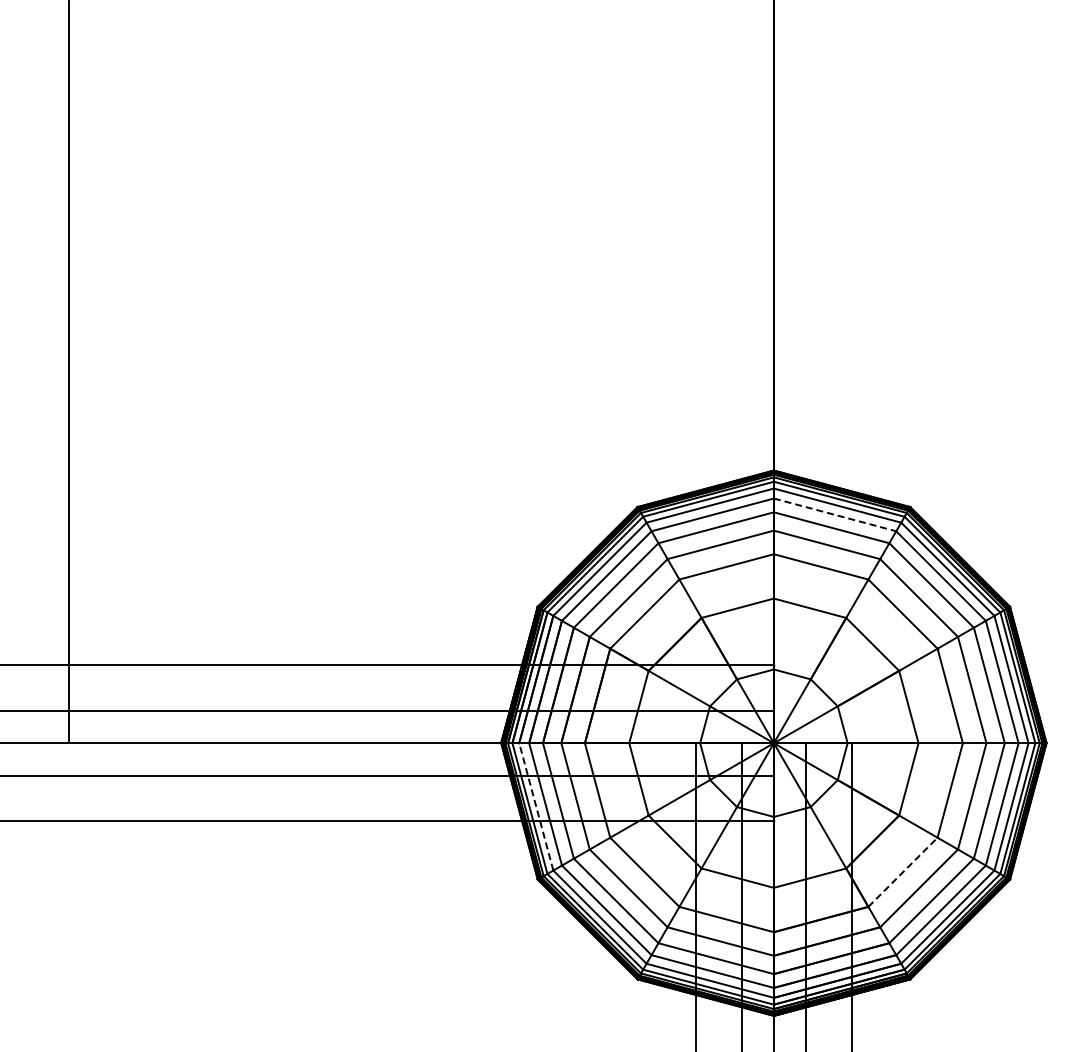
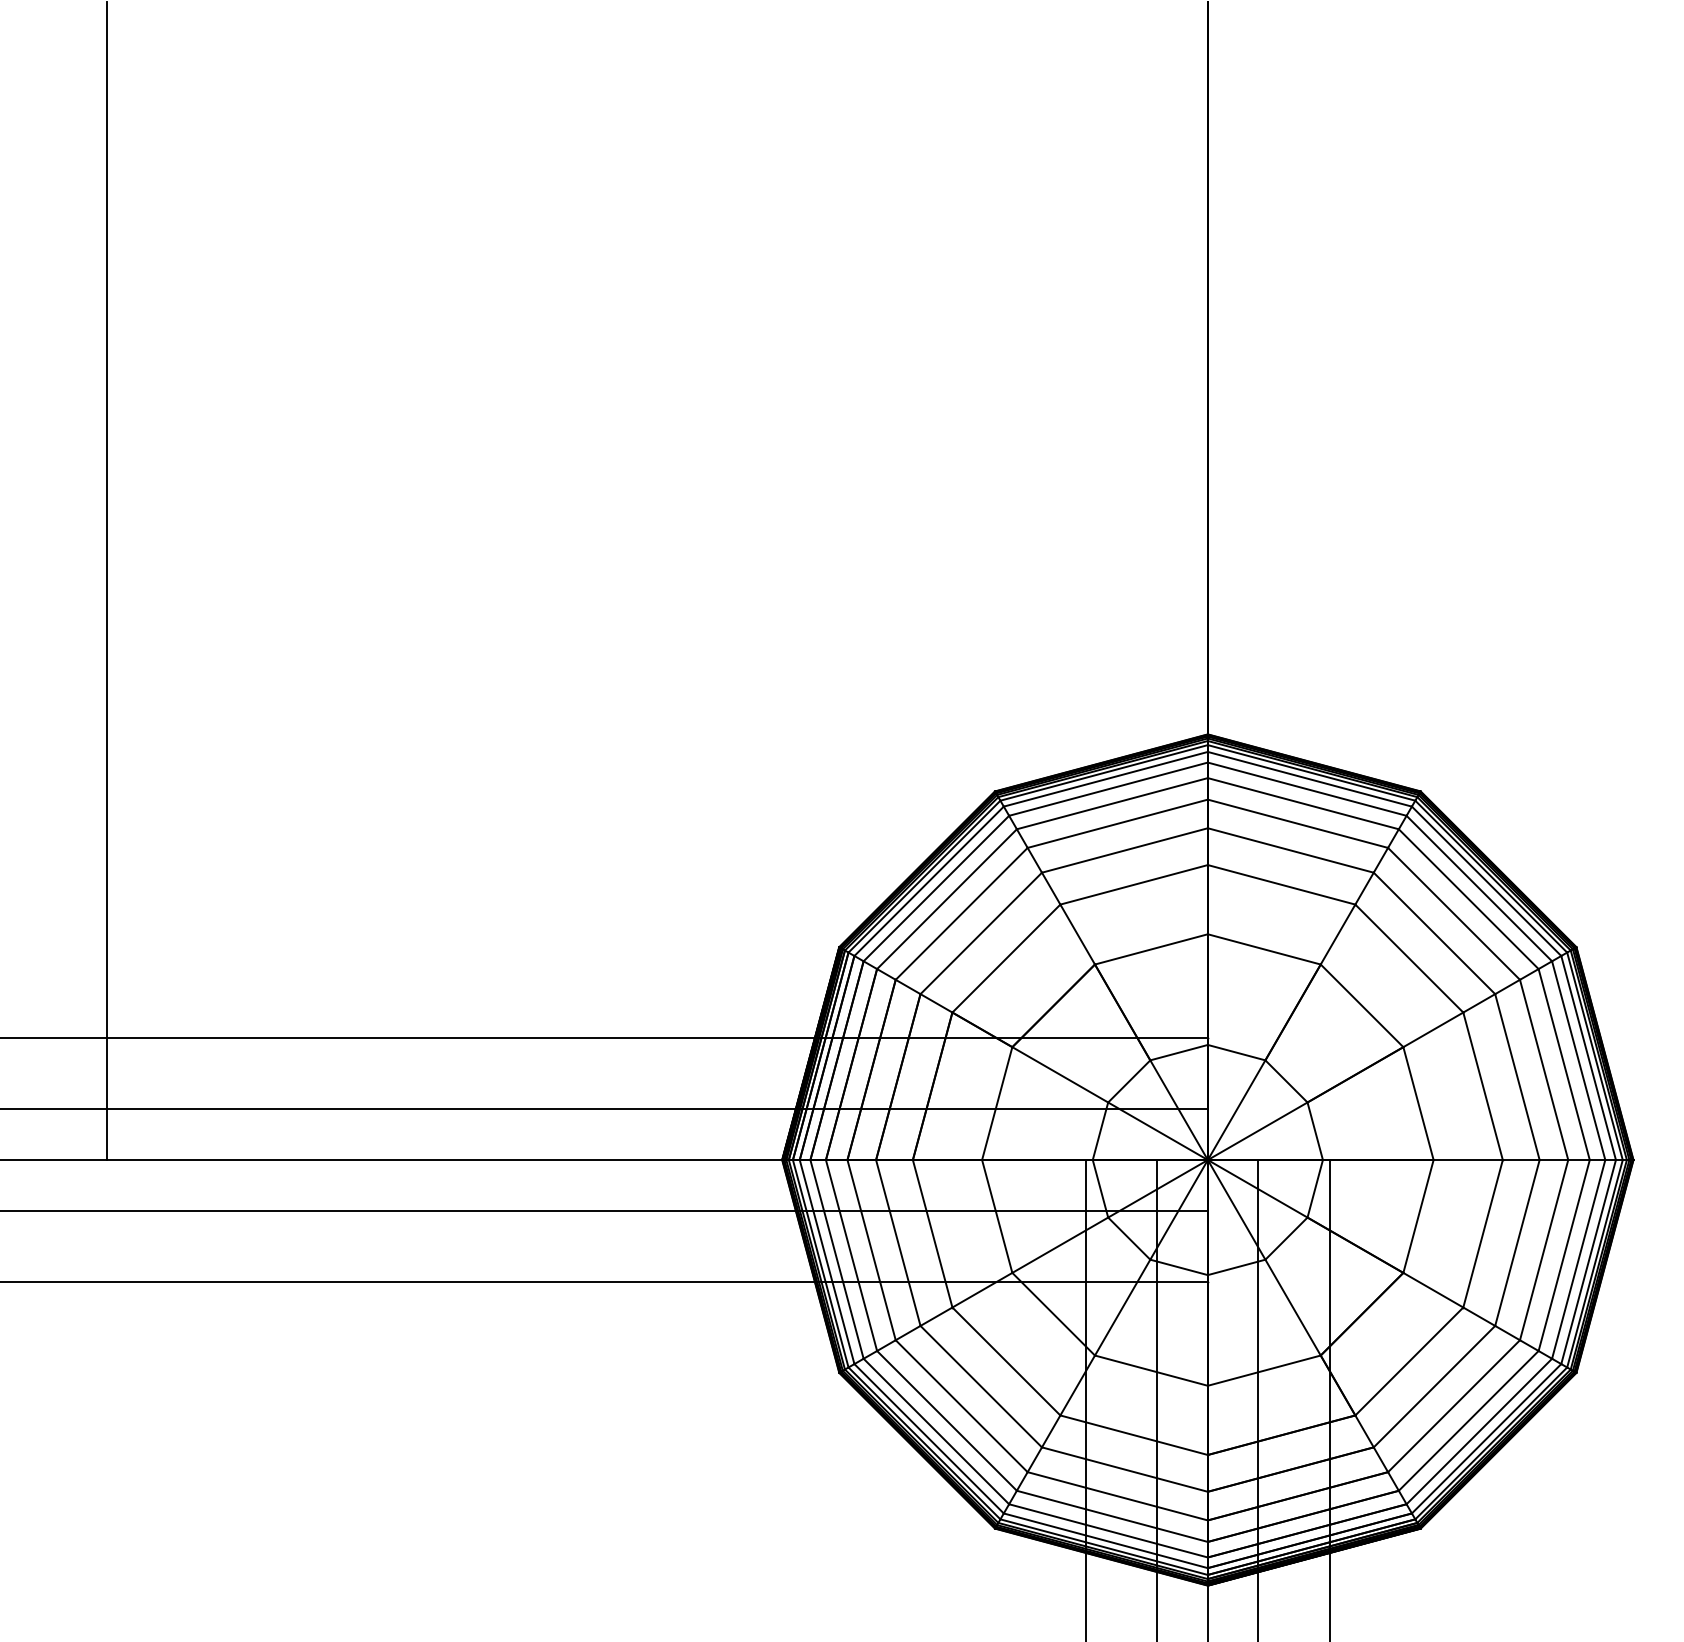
line: (835, 515) -> (1303, 804), dashed -> solid
line: (536, 806) -> (837, 1258), dashed -> solid
line: (902, 872) -> (1408, 1361), dashed -> solid

